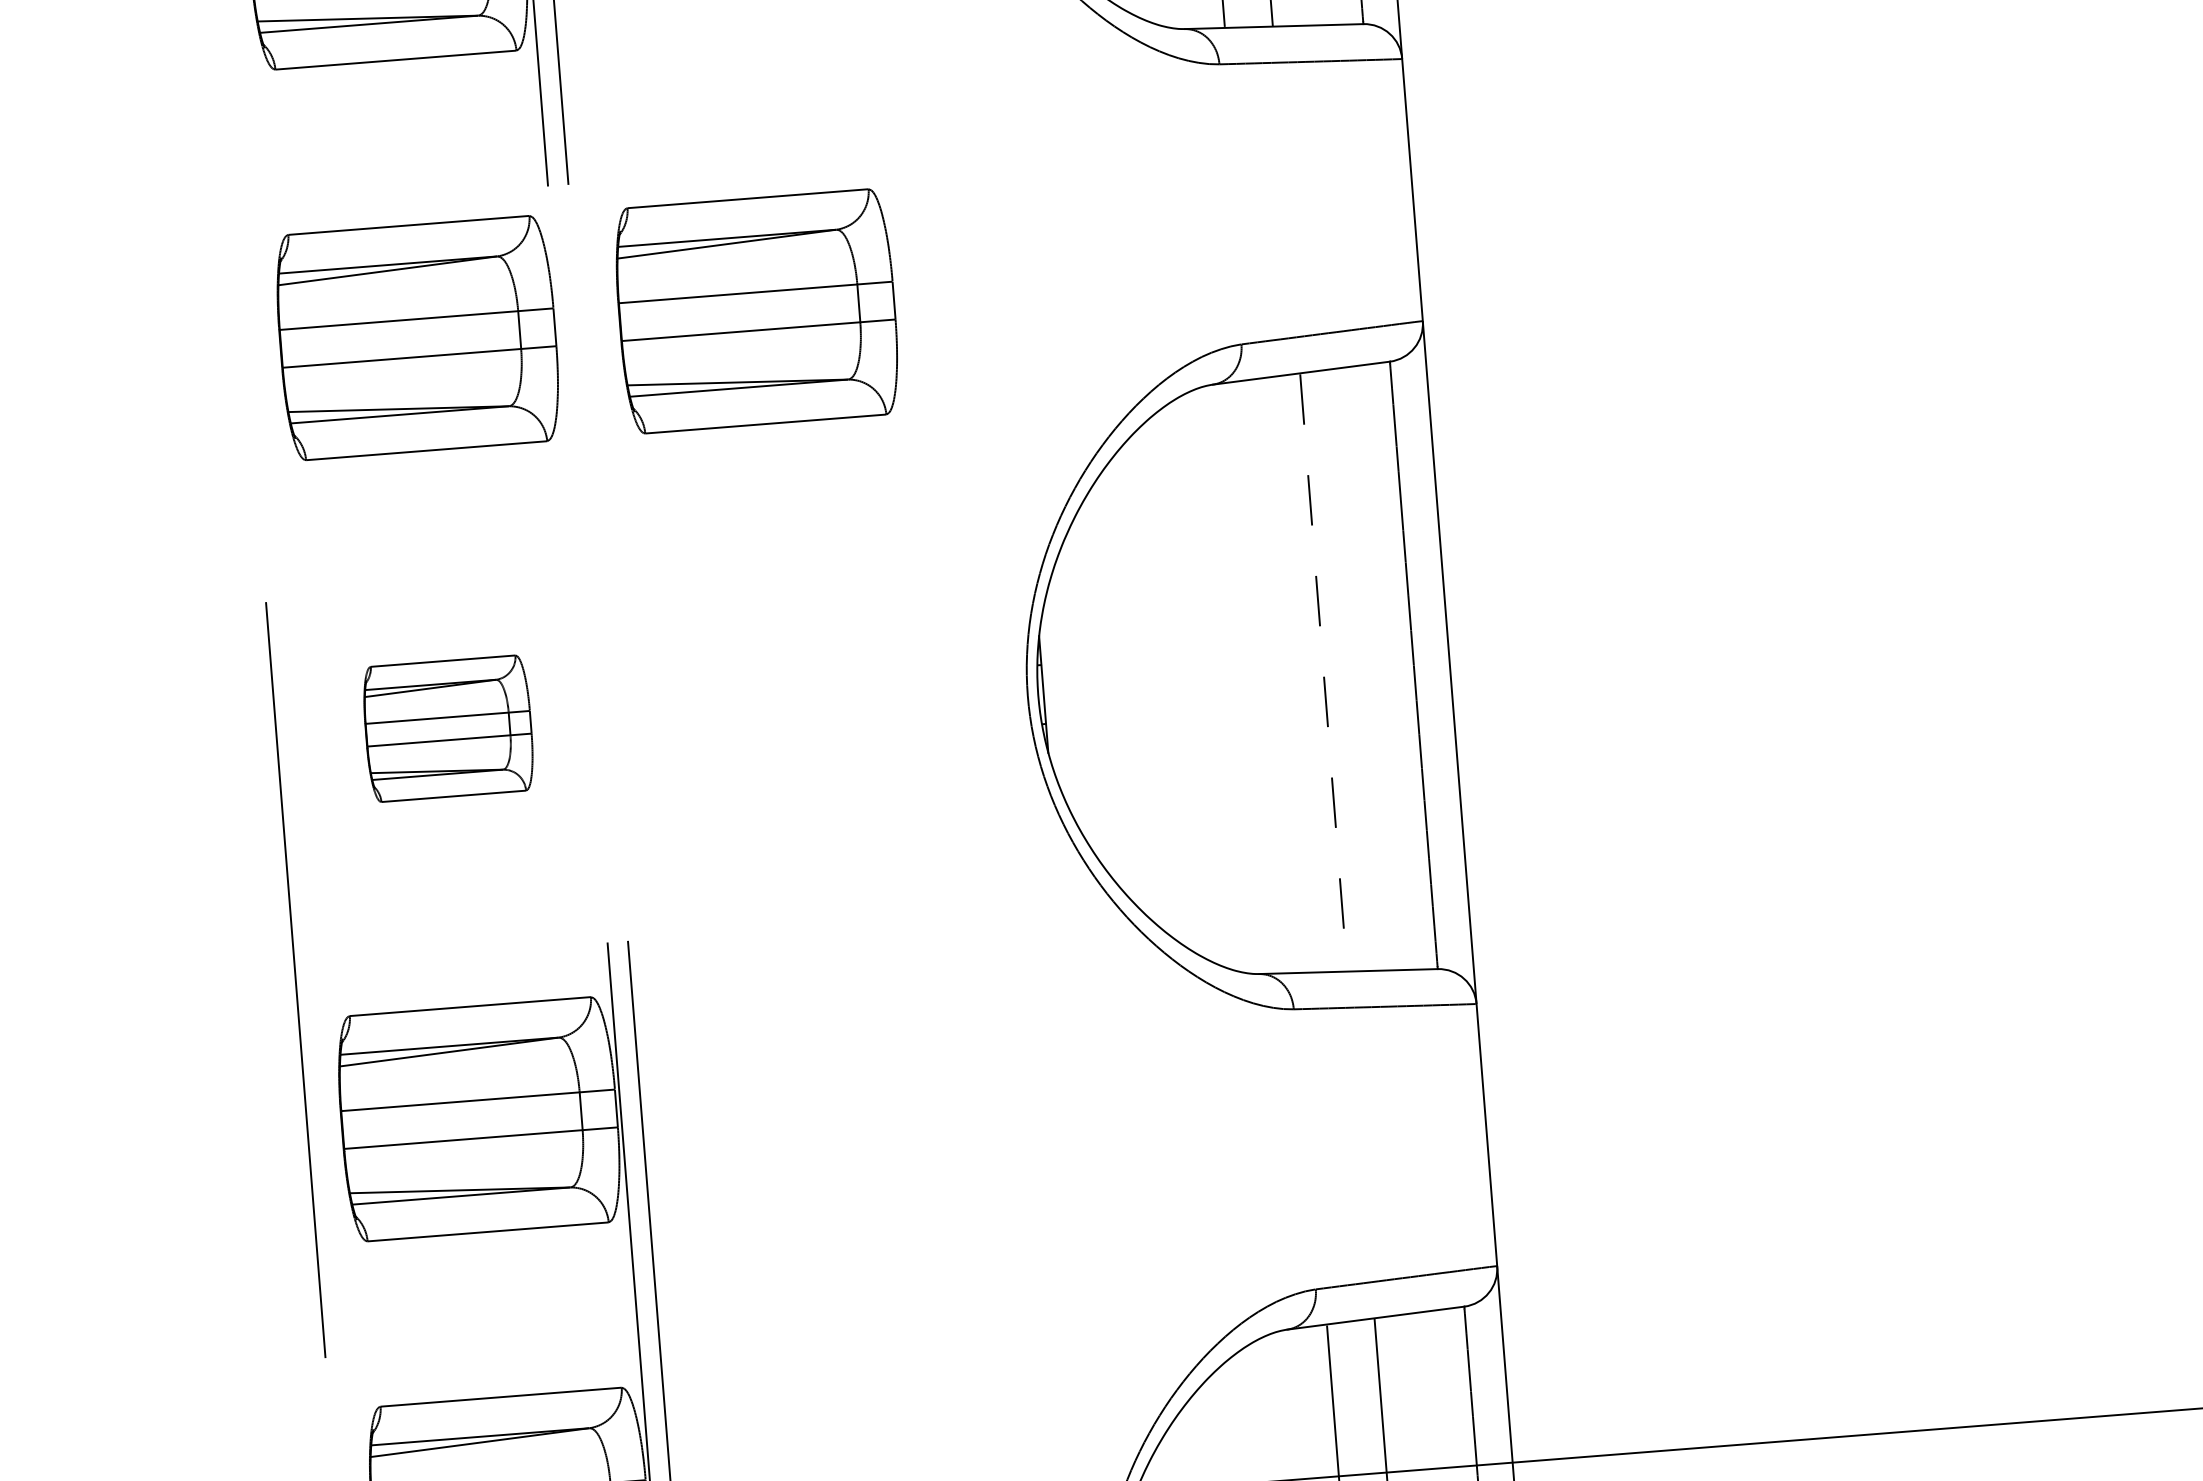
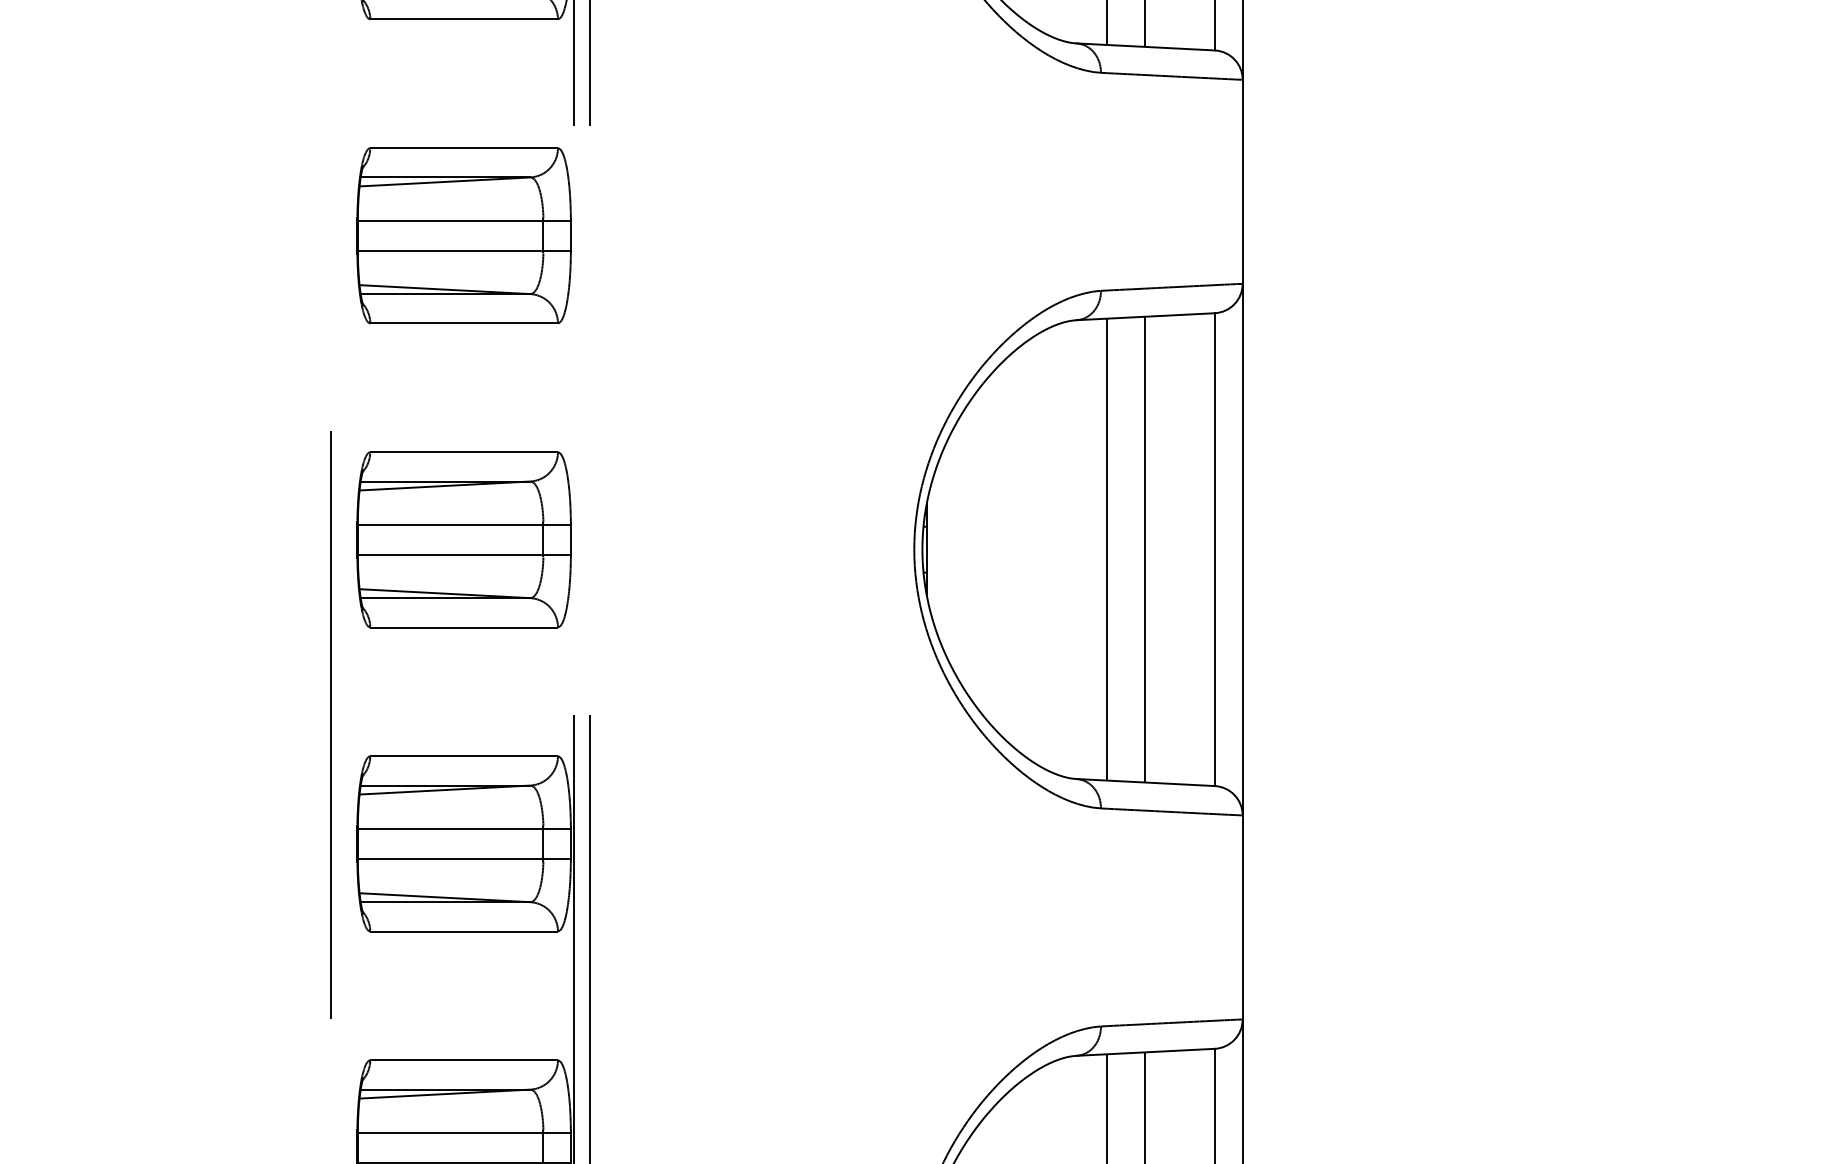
part: (756, 311) -> (727, 235), removed
line: (1323, 673) -> (1144, 550), dashed -> solid
line: (1275, 676) -> (1107, 549), added
part: (447, 728) -> (463, 539), size x1.67

